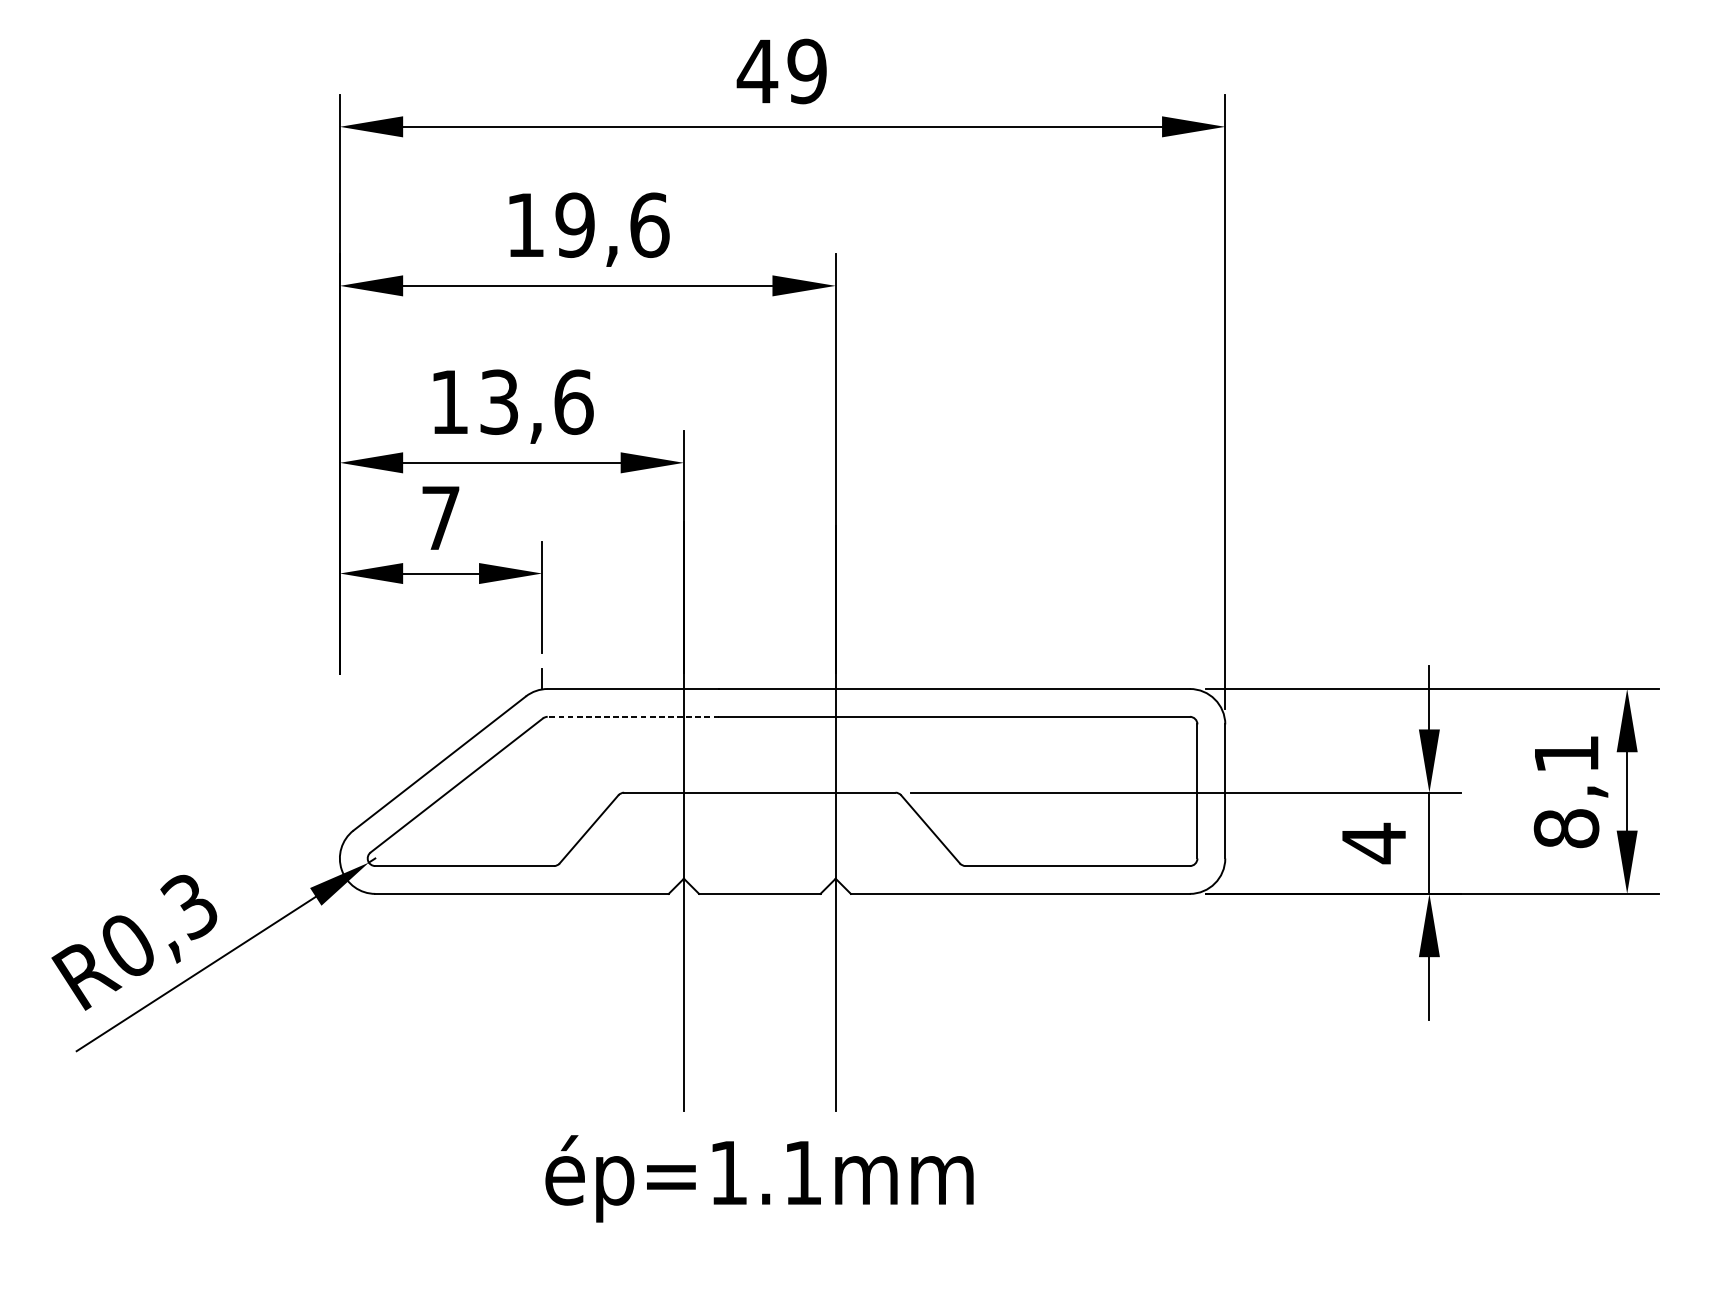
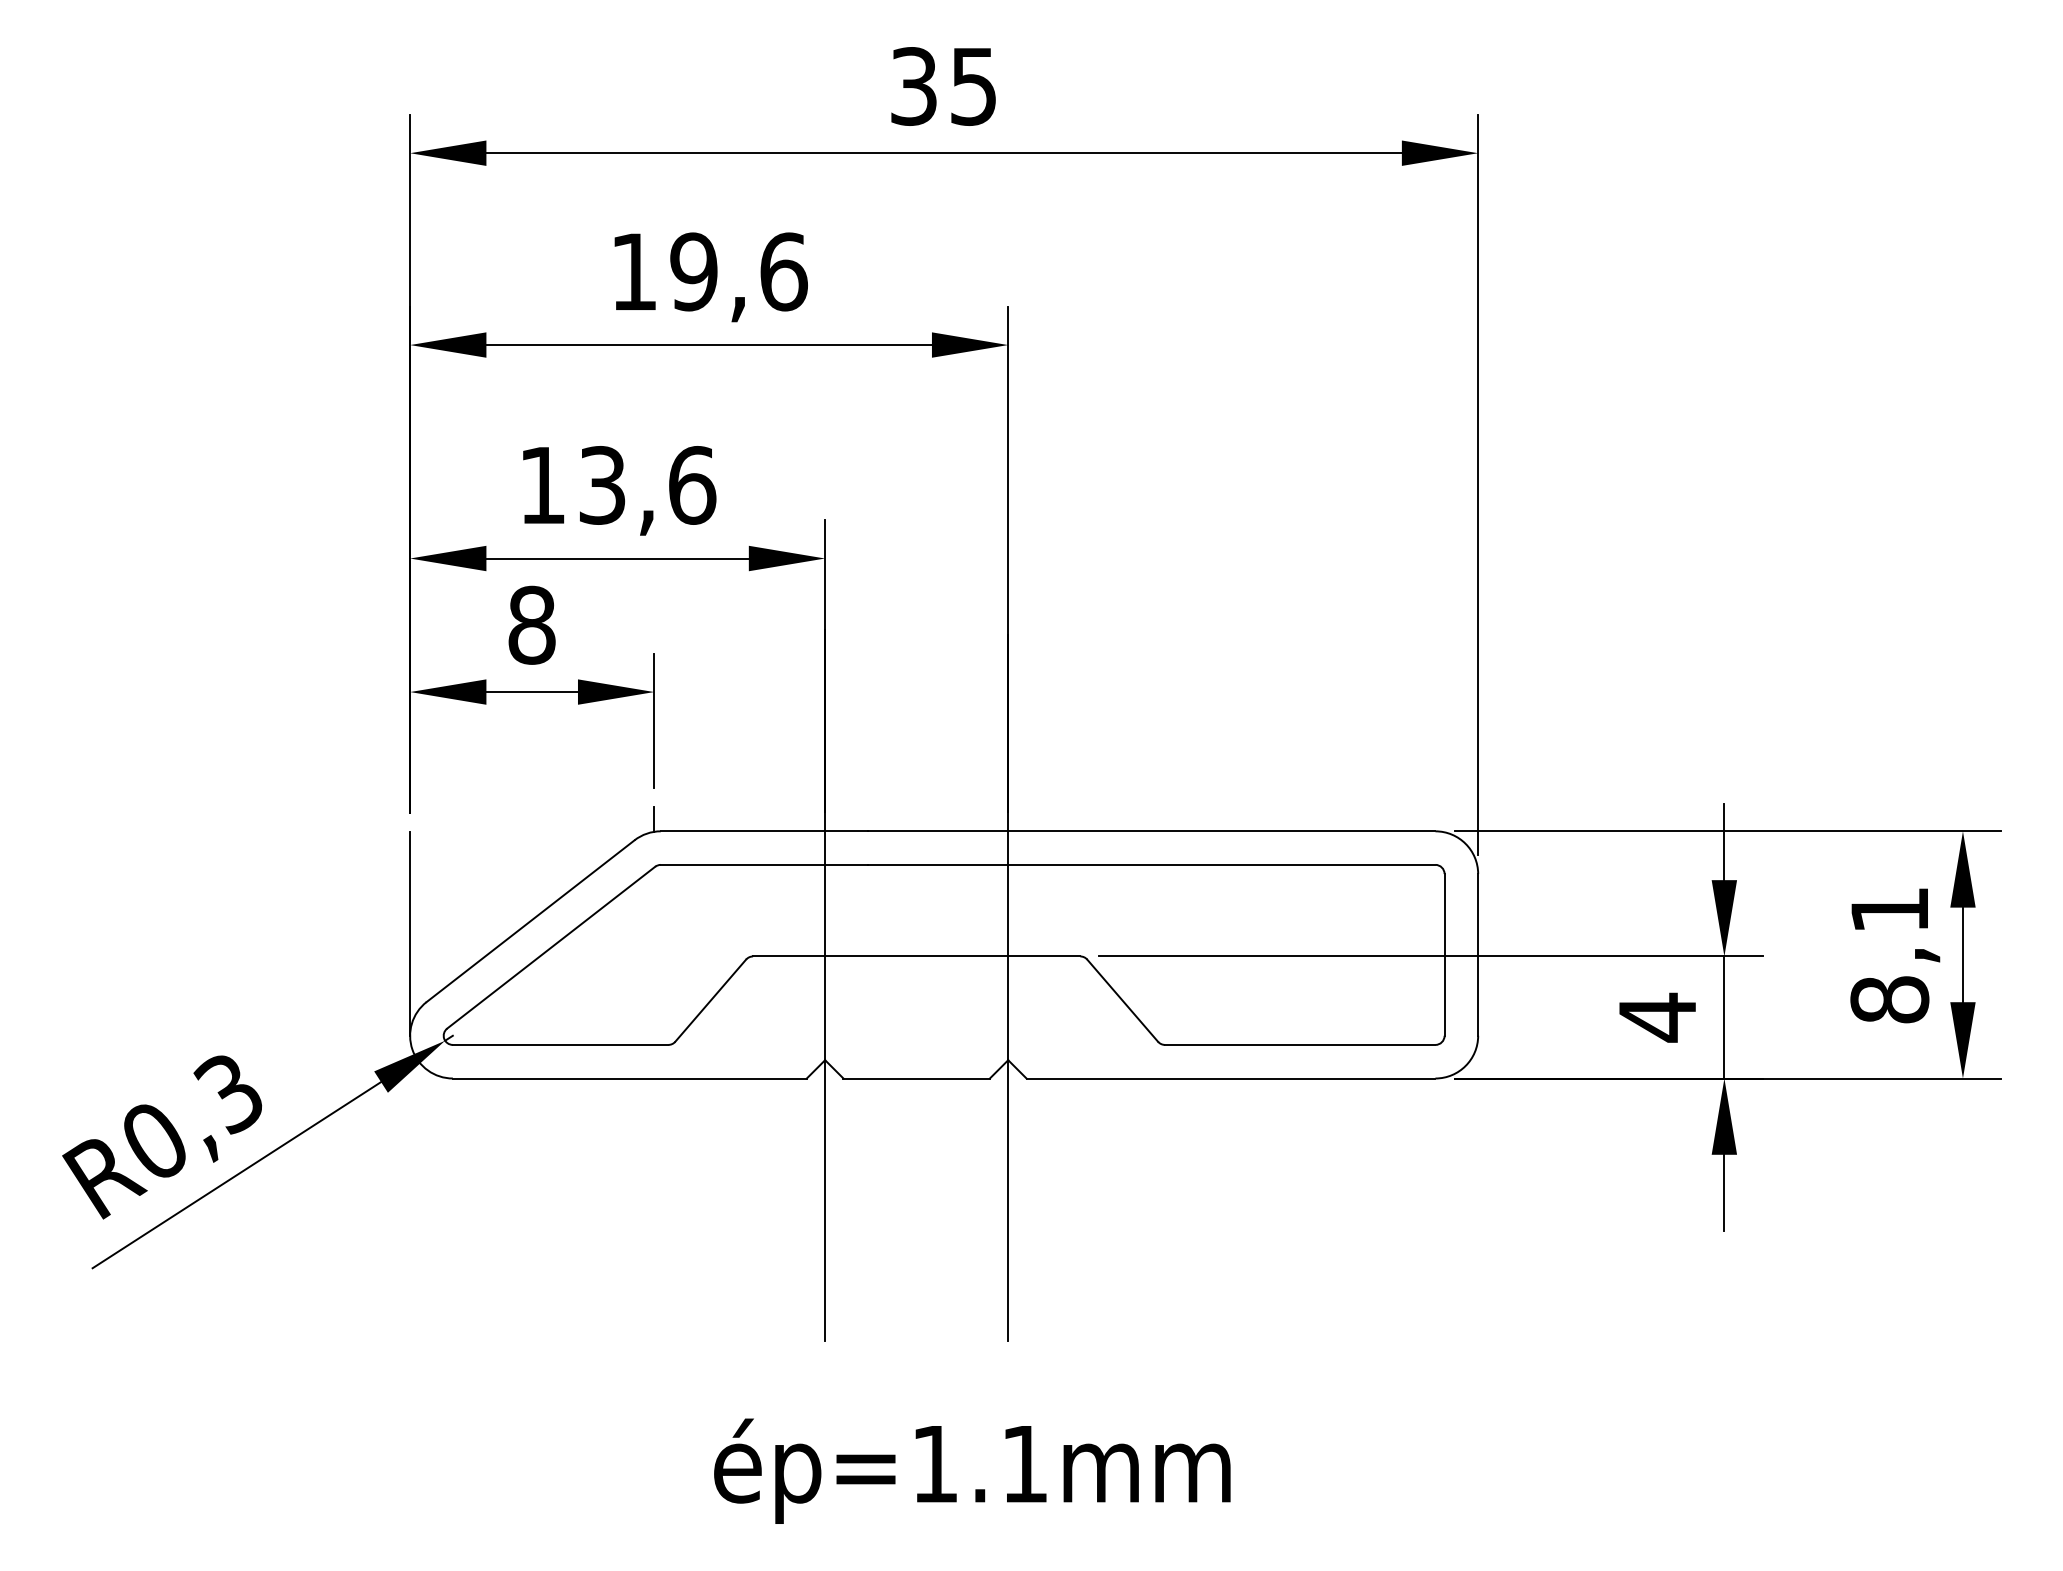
text: (781, 71) -> (942, 86), 49 -> 35
text: (440, 517) -> (531, 624), 7 -> 8
line: (633, 716) -> (764, 864), dashed -> solid
line: (340, 773) -> (410, 933), added
text: (759, 1178) -> (972, 1470), moved

